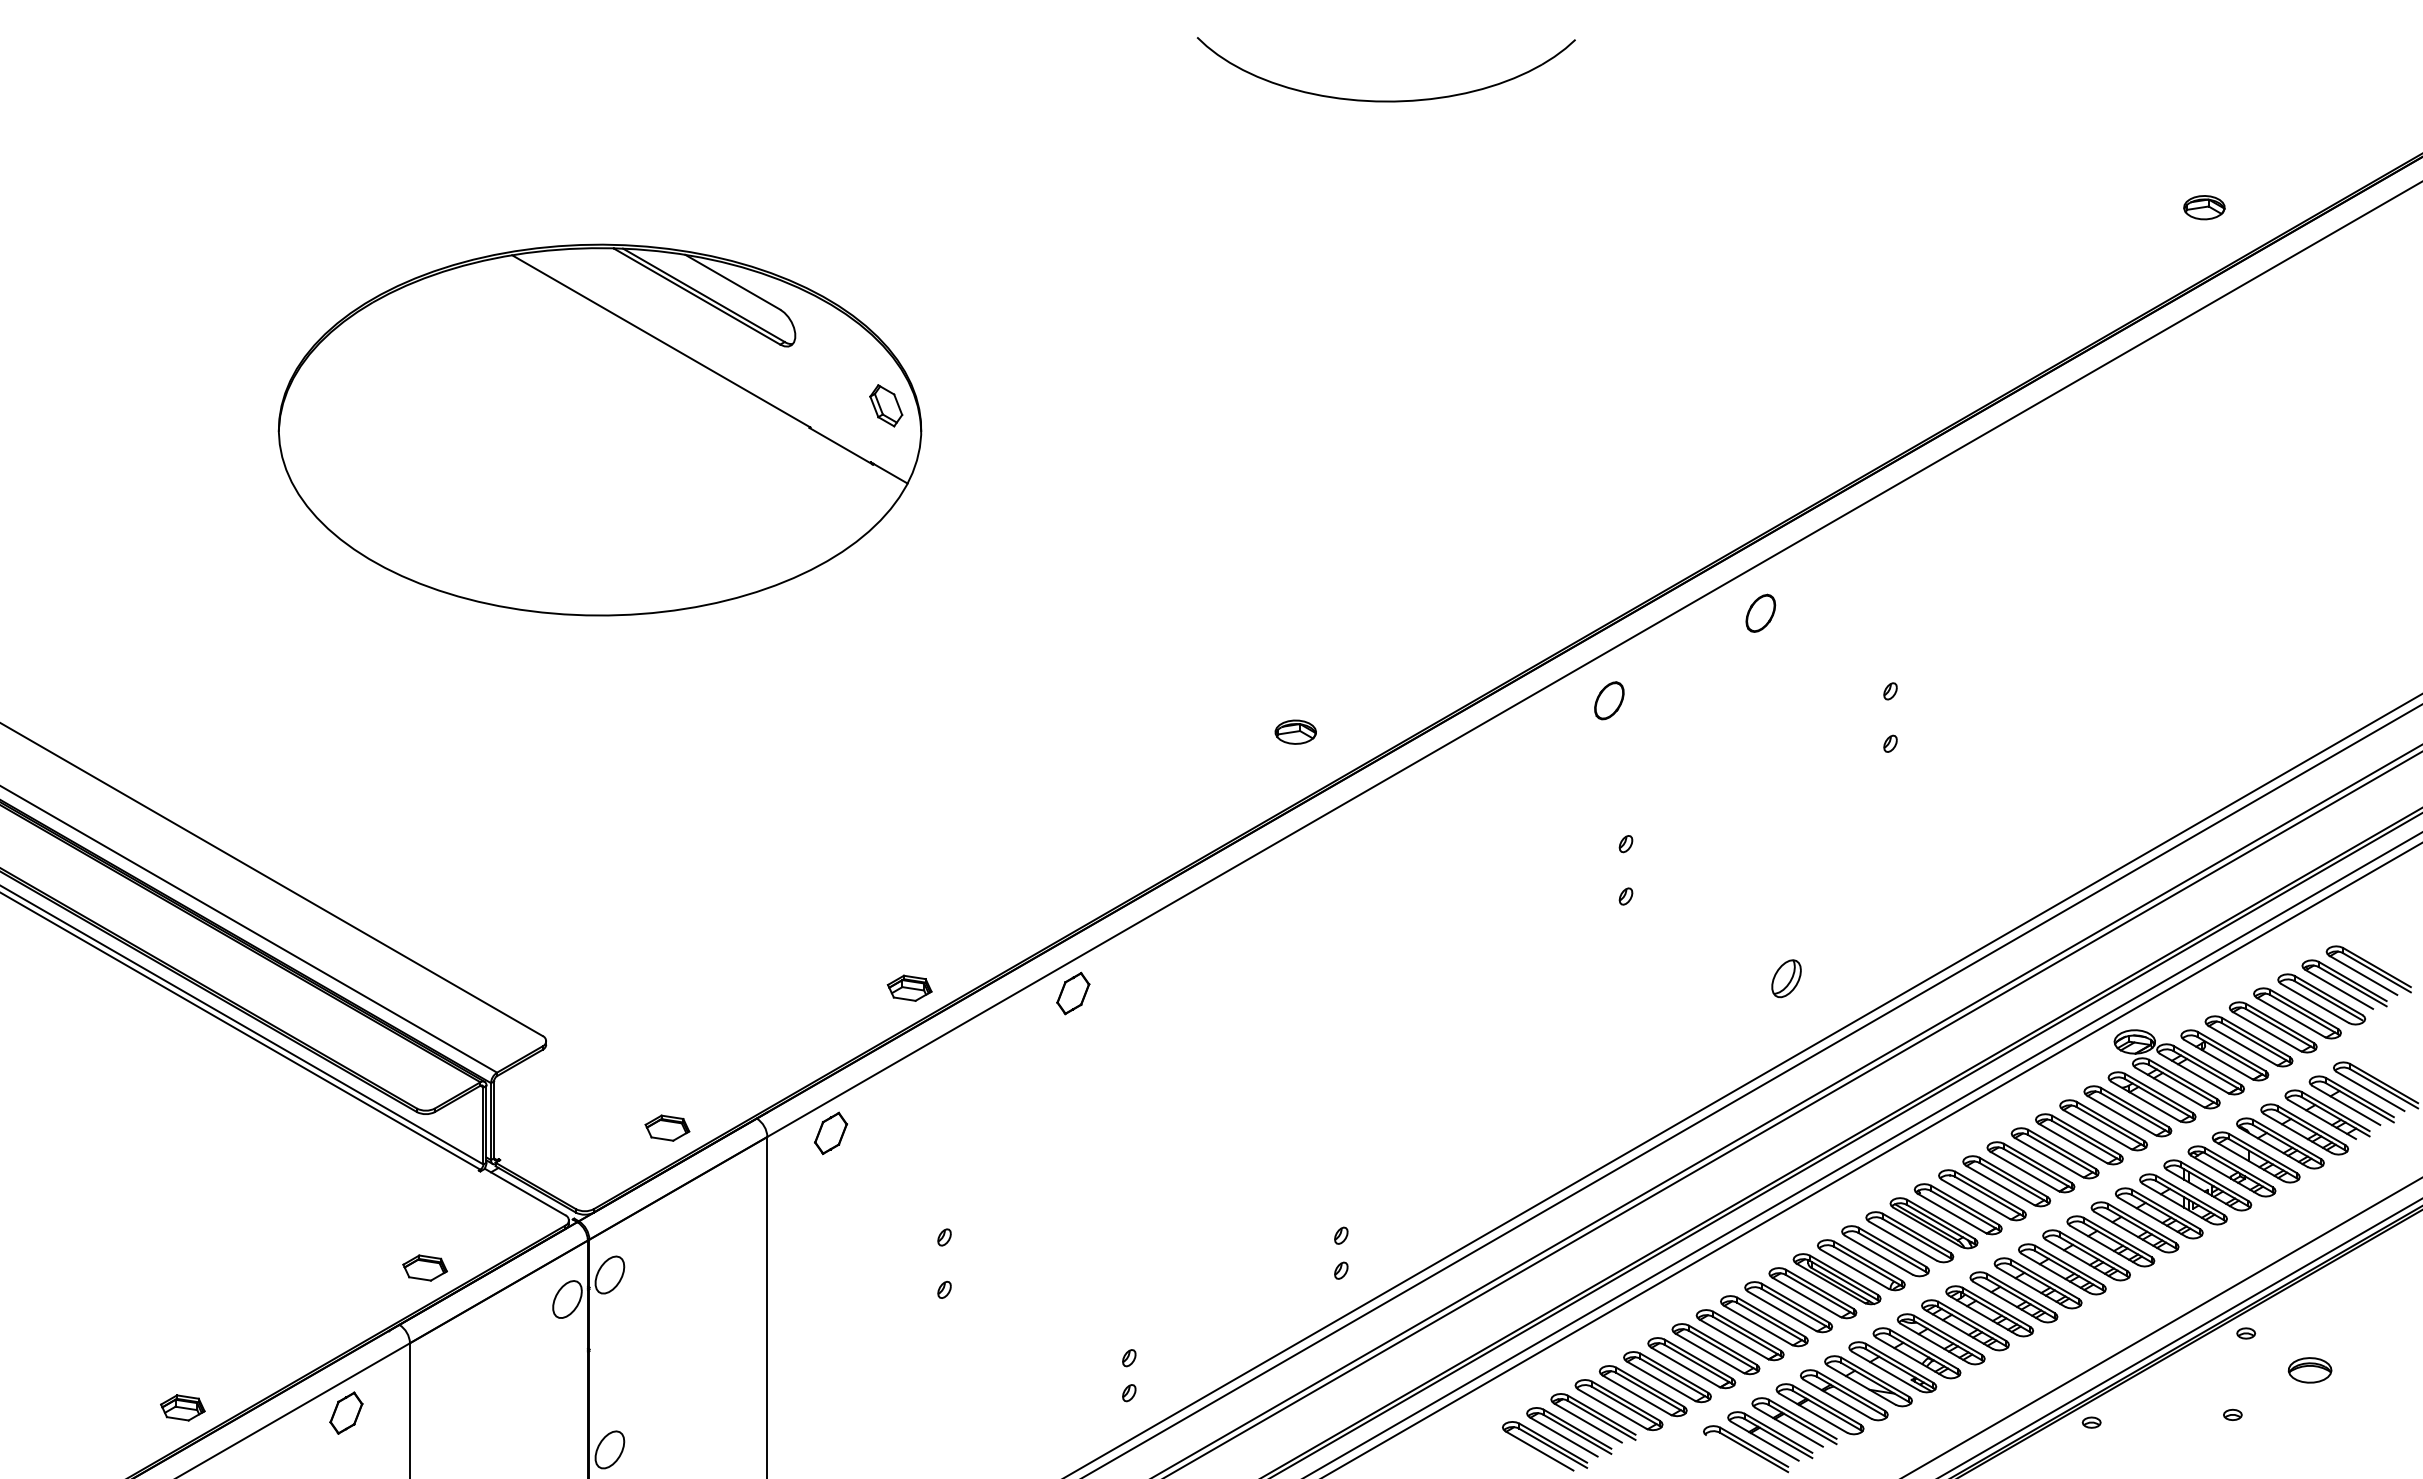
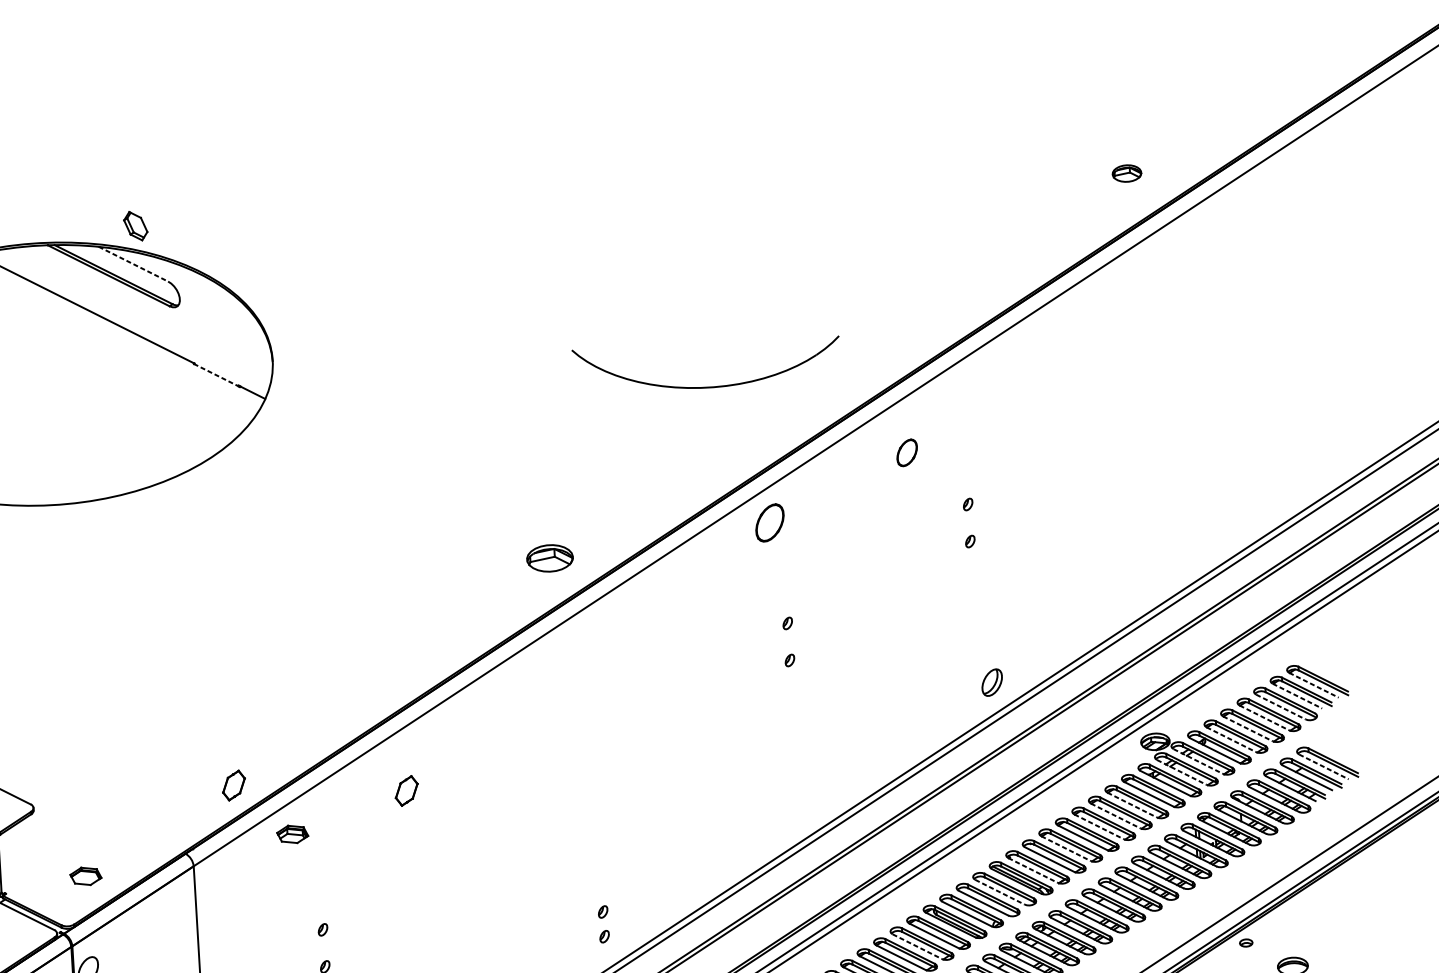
part: (1385, 100) -> (707, 386), moved
part: (2204, 207) -> (1127, 173), moved
line: (732, 282) -> (133, 264), solid -> dashed
part: (886, 405) -> (135, 225), moved
line: (841, 446) -> (217, 375), solid -> dashed
part: (1760, 612) -> (906, 452), moved
part: (1609, 700) -> (770, 522), size x1.4
part: (1295, 731) -> (549, 557), size x1.6
line: (2363, 975) -> (1314, 685), solid -> dashed
part: (1786, 978) -> (992, 682), moved
part: (909, 987) -> (292, 833), moved
line: (2339, 989) -> (1297, 696), solid -> dashed
part: (1073, 993) -> (406, 790), moved
line: (2315, 1003) -> (1281, 707), solid -> dashed
line: (2291, 1017) -> (1264, 717), solid -> dashed
line: (2266, 1031) -> (1247, 728), solid -> dashed
line: (2242, 1045) -> (1231, 739), solid -> dashed
line: (2194, 1073) -> (1198, 761), solid -> dashed
line: (2169, 1087) -> (1181, 772), solid -> dashed
line: (2370, 1091) -> (1323, 766), solid -> dashed
part: (667, 1127) -> (85, 875), moved
line: (2097, 1129) -> (1132, 805), solid -> dashed
part: (830, 1133) -> (233, 785), moved
line: (2073, 1143) -> (1116, 816), solid -> dashed
line: (2048, 1157) -> (1099, 827), solid -> dashed
line: (2000, 1185) -> (1066, 848), solid -> dashed
line: (1951, 1213) -> (1033, 870), solid -> dashed
line: (1903, 1241) -> (1000, 892), solid -> dashed
line: (1782, 1311) -> (917, 946), solid -> dashed

